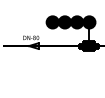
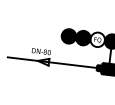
fill: (77, 22) -> (98, 39), removed

